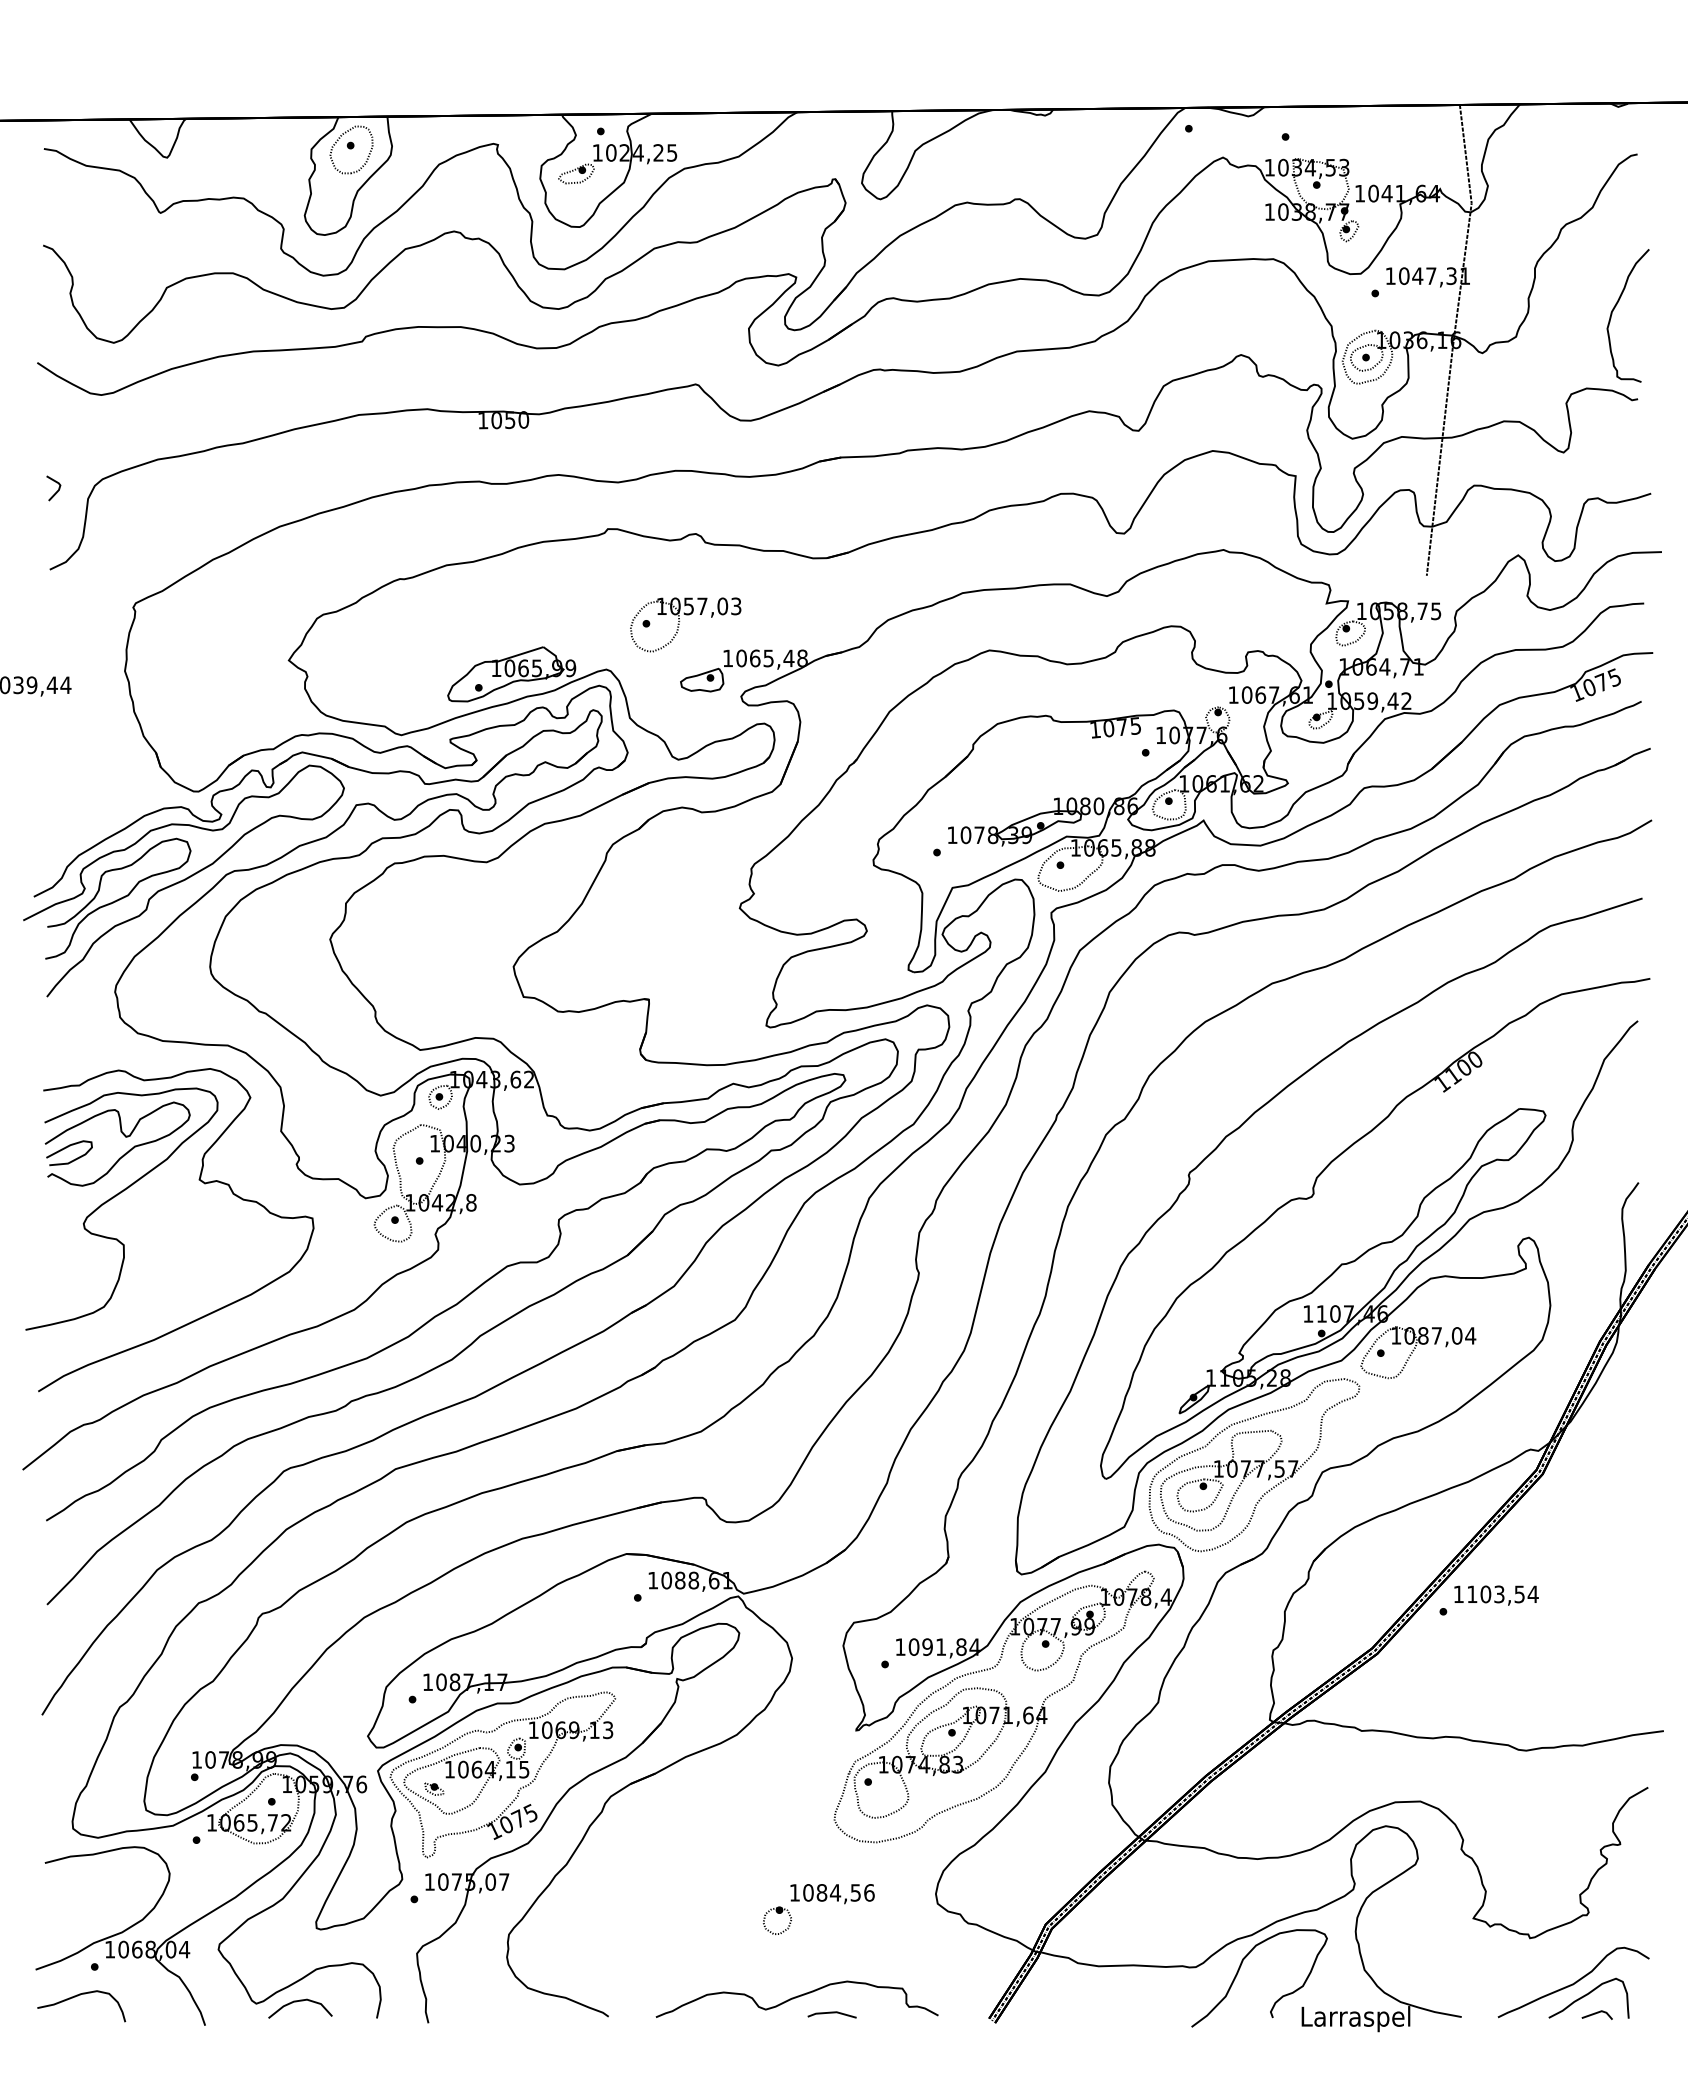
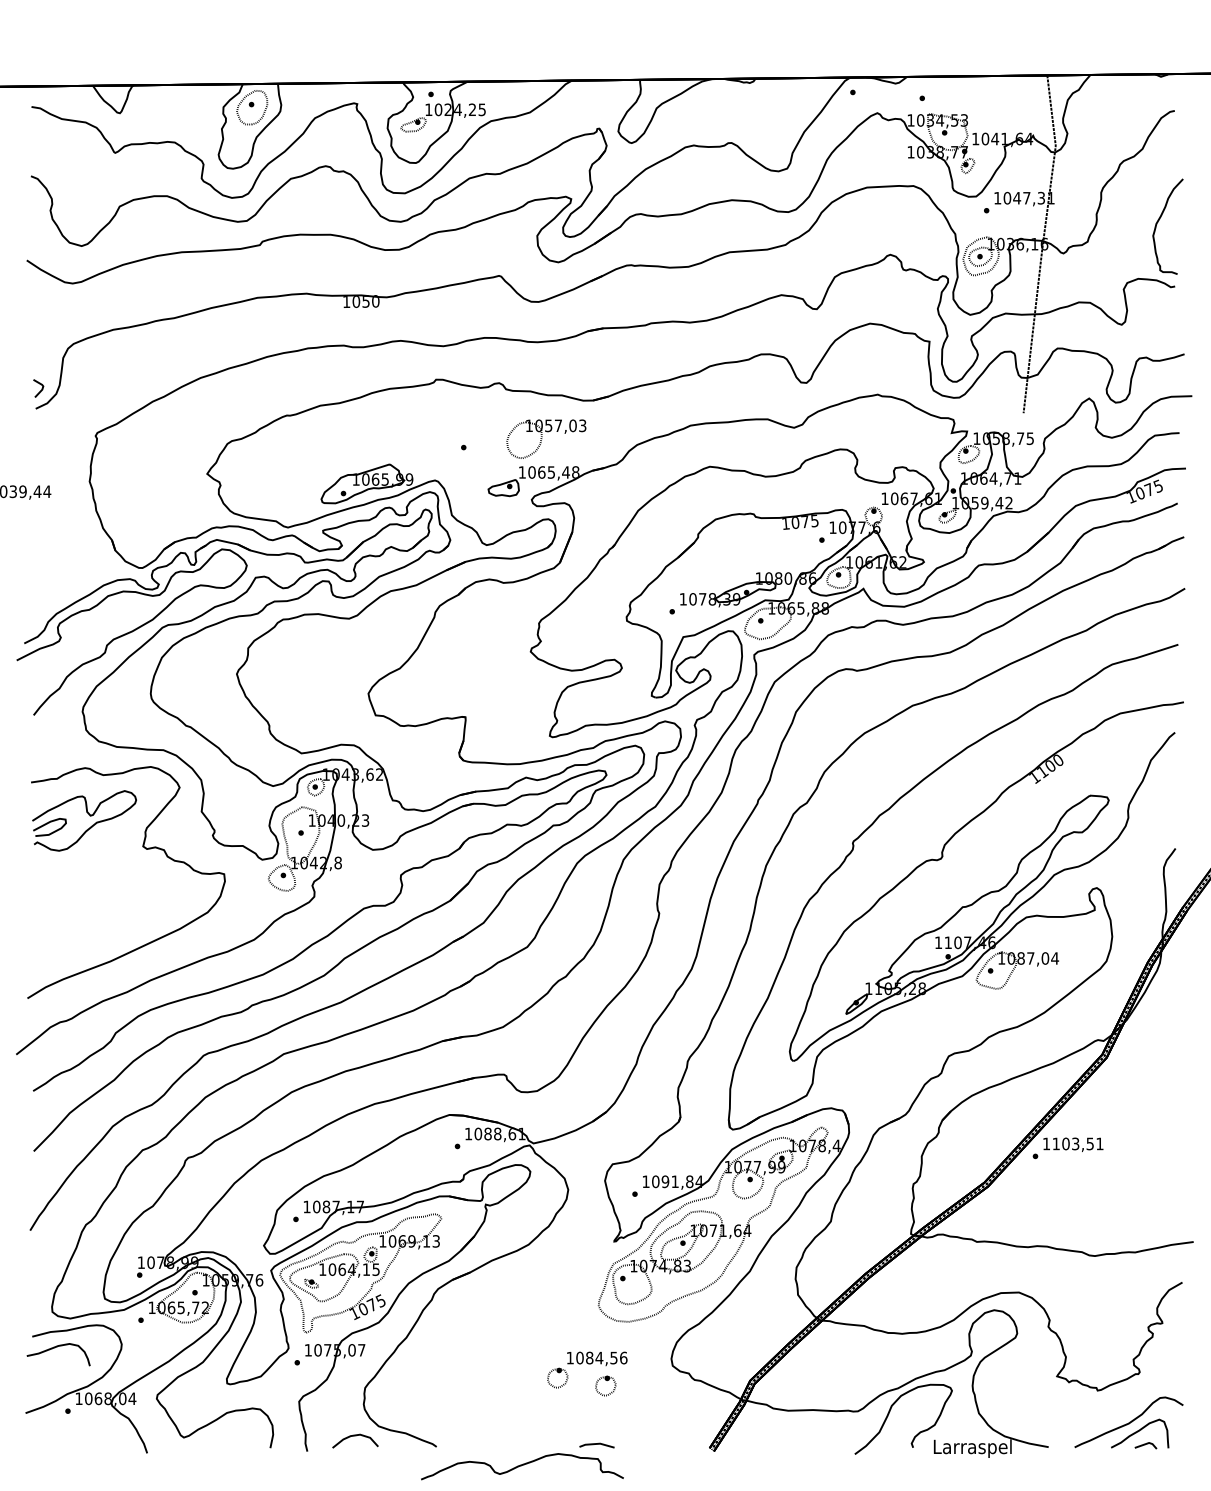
line: (56, 491) -> (40, 390), moved
part: (685, 624) -> (546, 438), moved
curve: (118, 898) -> (85, 644), removed
curve: (113, 1198) -> (81, 859), removed
part: (1254, 1465) -> (899, 1051), removed
text: (1532, 1593) -> (1099, 1143), 1103,54 -> 1103,51
part: (844, 1924) -> (605, 1380), added
curve: (78, 1996) -> (56, 1347), moved
curve: (796, 1998) -> (521, 1466), moved
curve: (300, 2001) -> (355, 1435), moved

